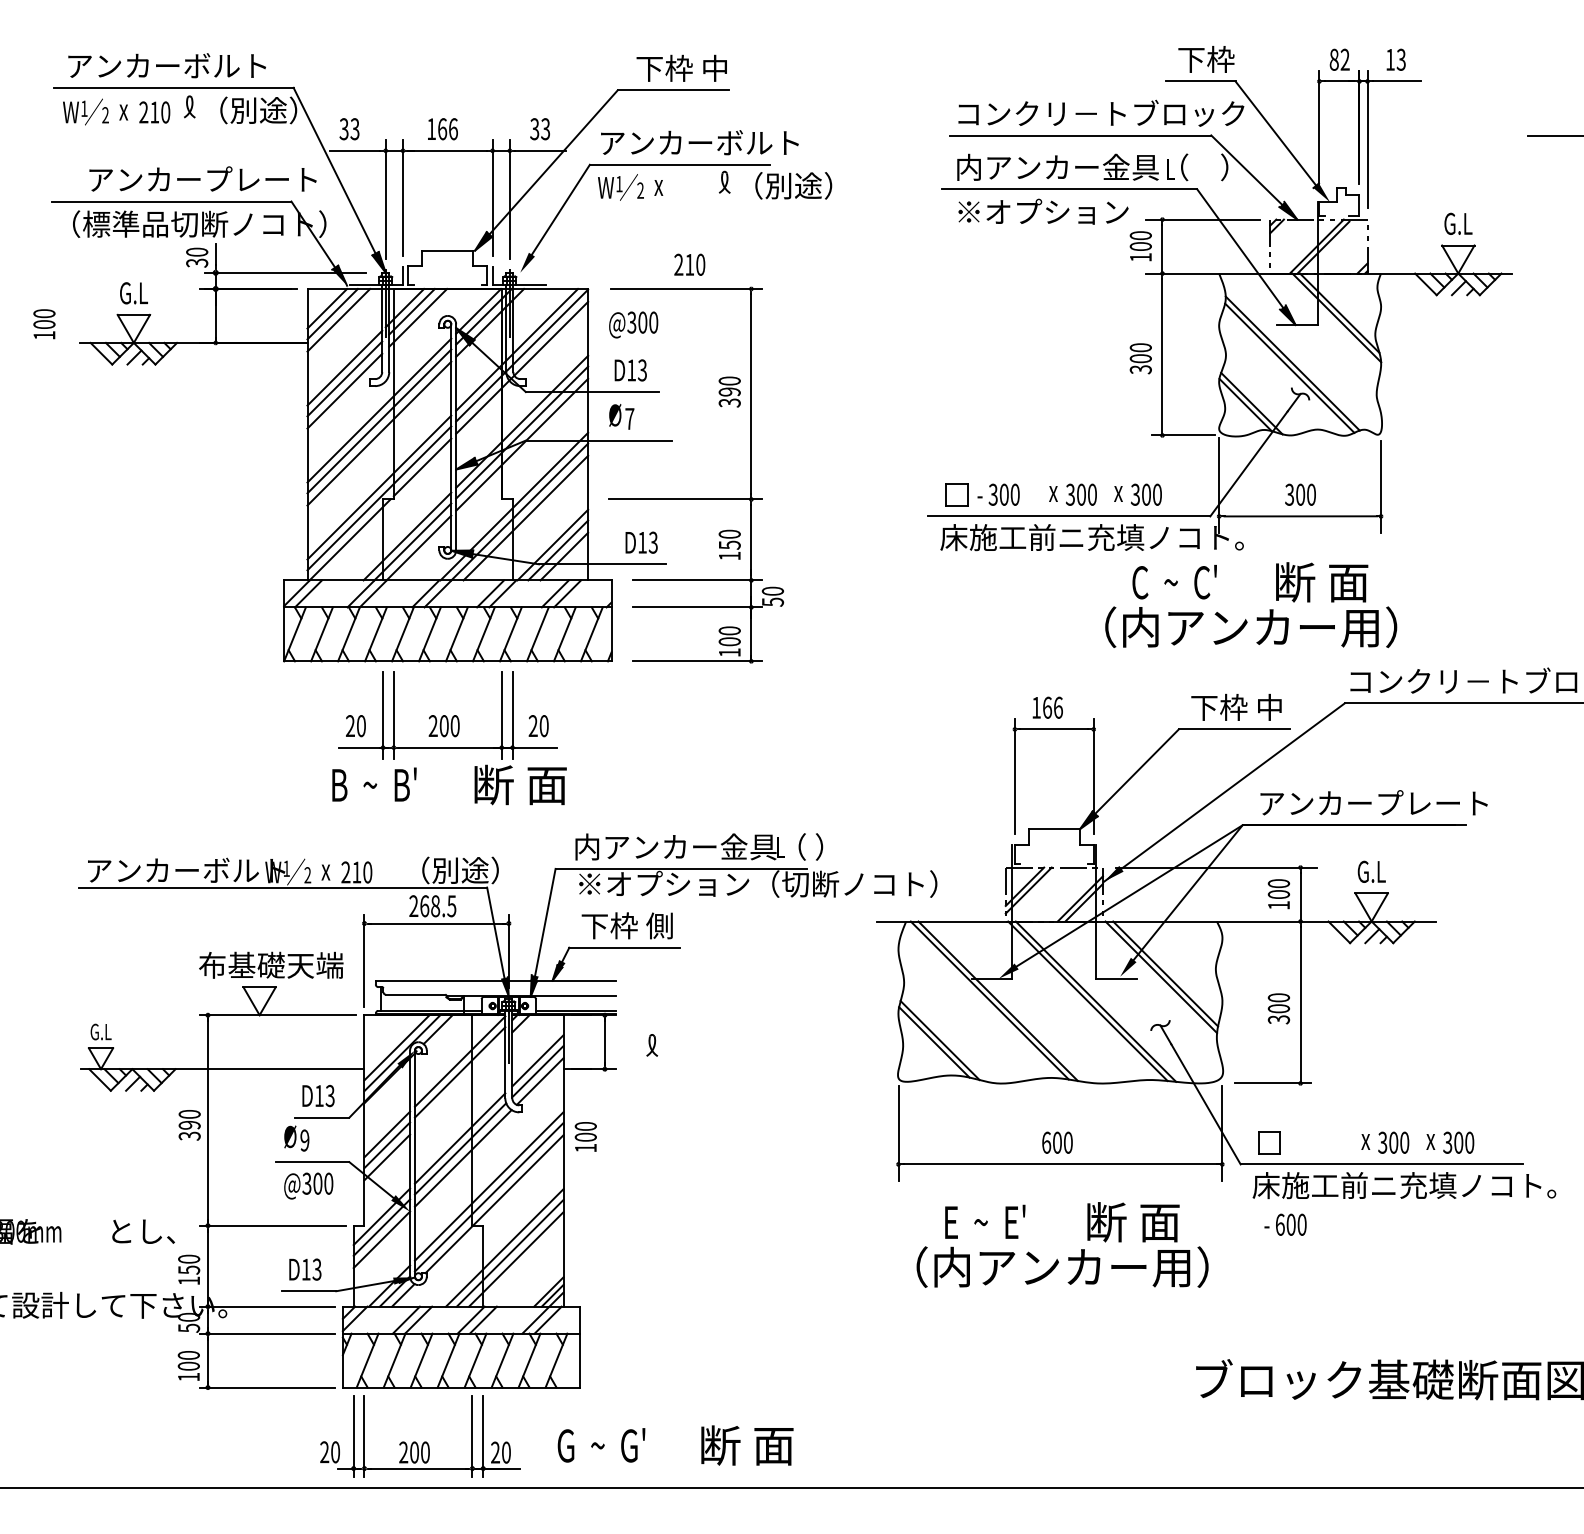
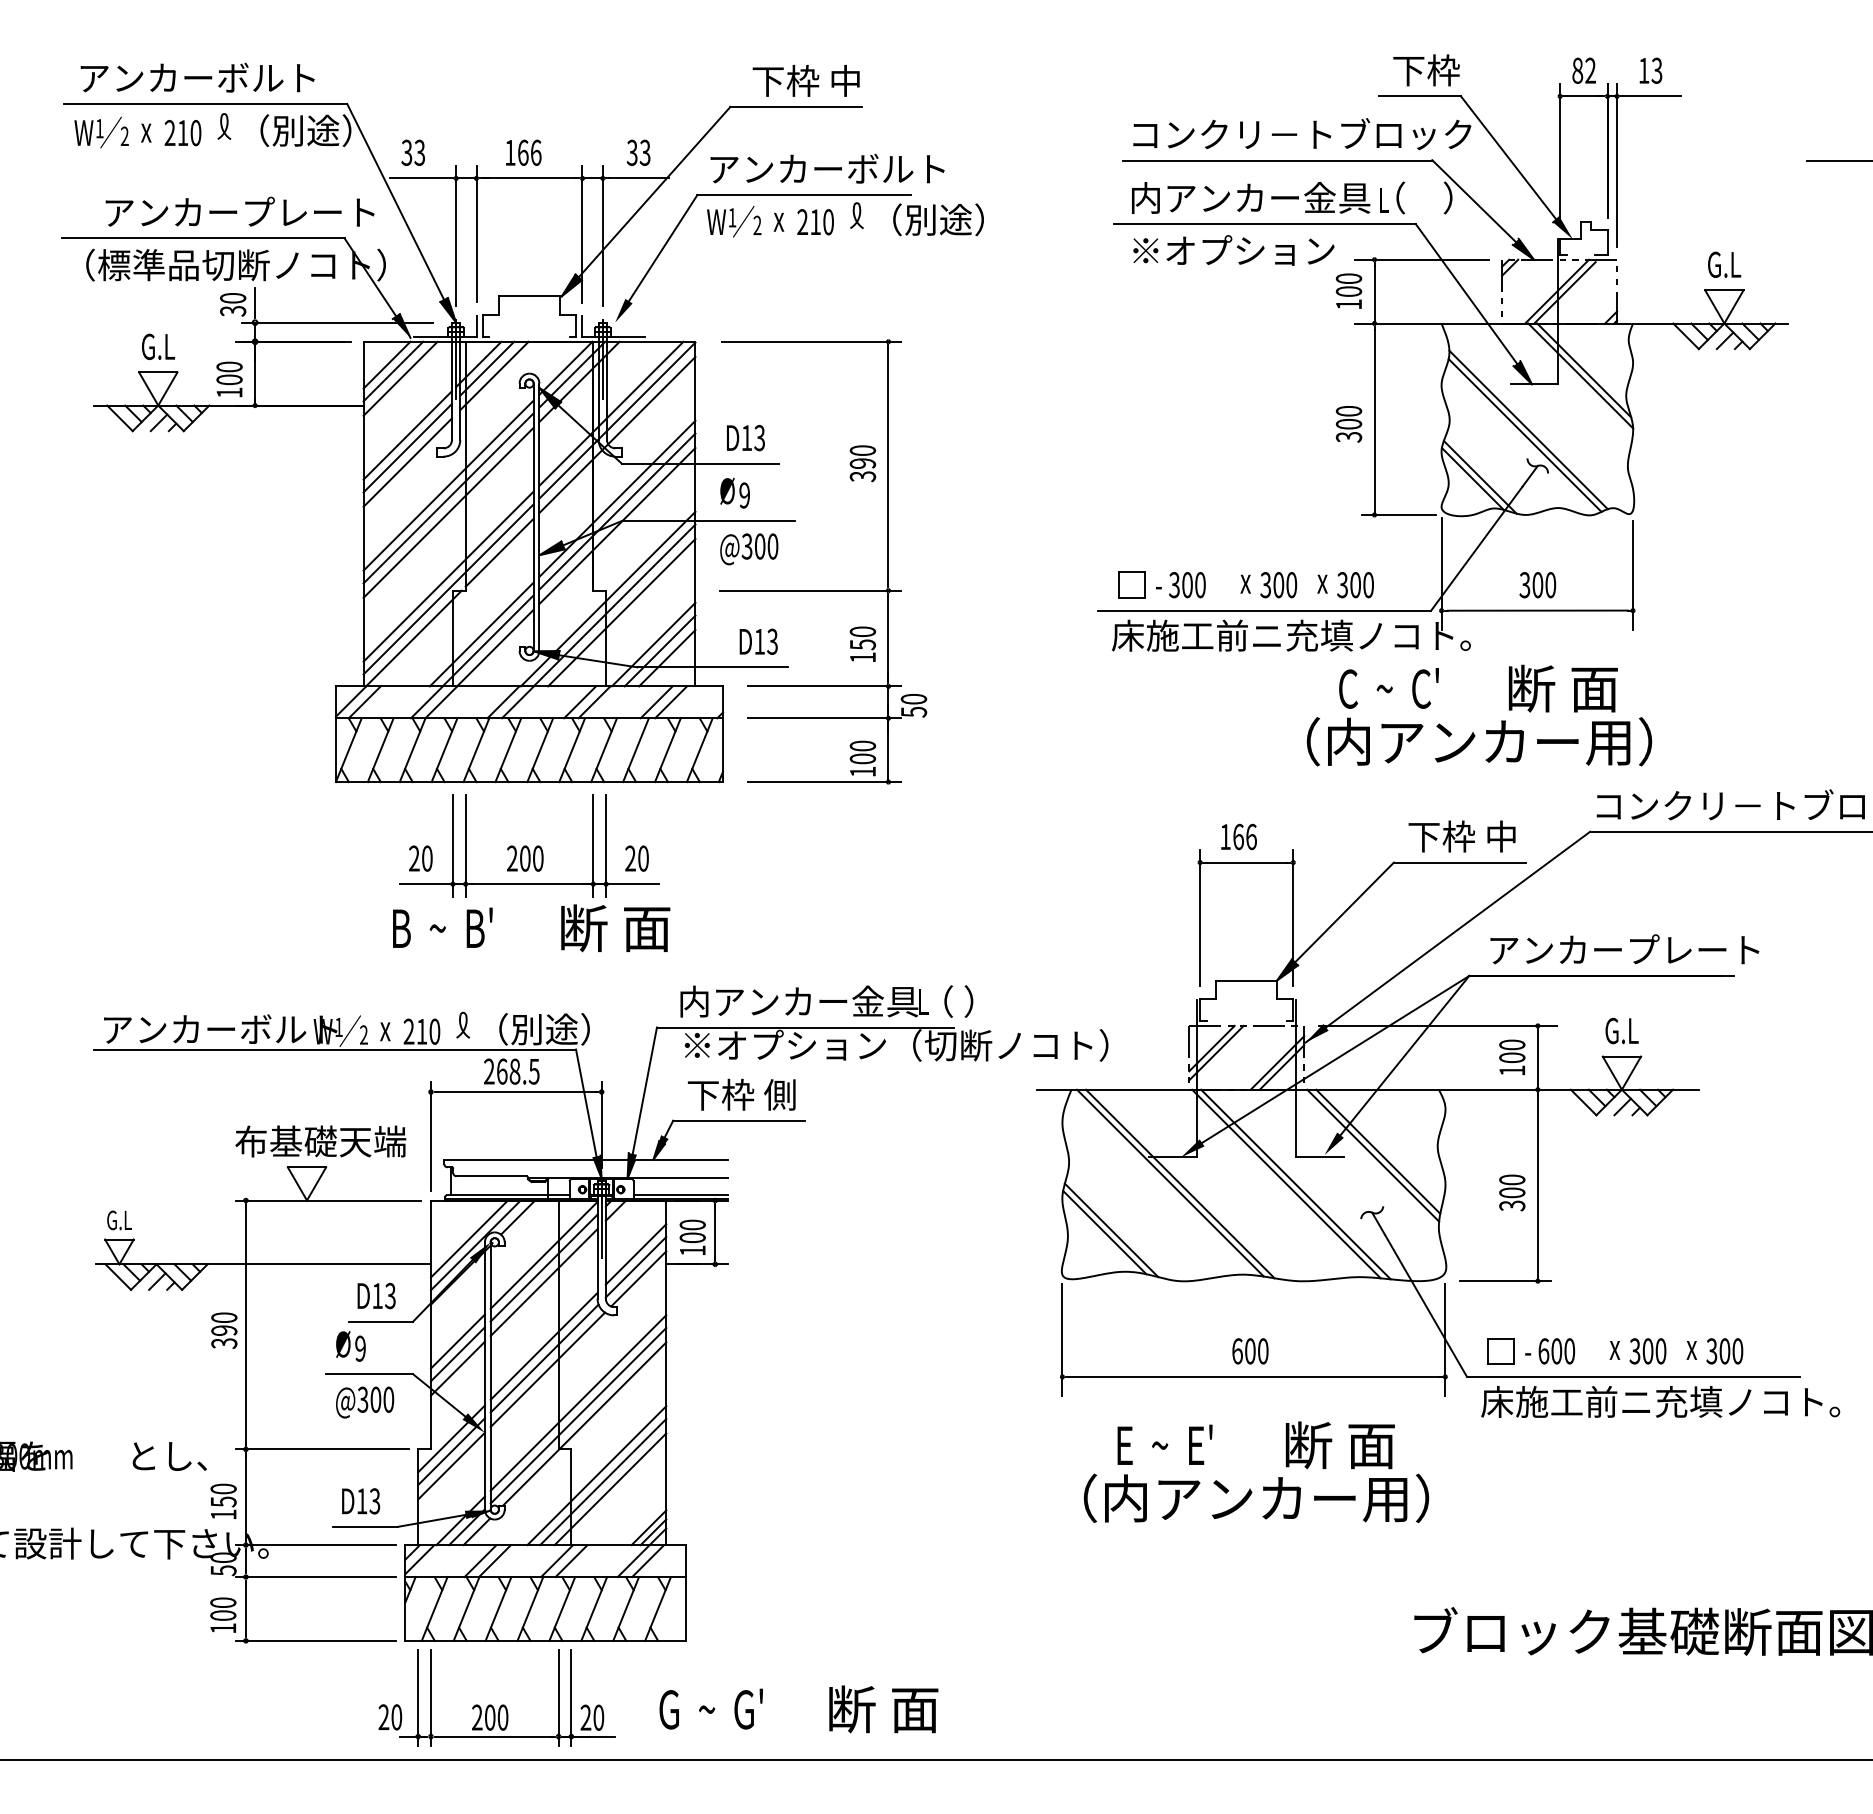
text: (689, 265) -> (815, 222), moved
text: (44, 324) -> (229, 379), moved
text: (633, 325) -> (749, 549), moved
text: (629, 418) -> (744, 495), 7 -> 9
part: (651, 1044) -> (462, 1024), moved
line: (459, 1084) -> (543, 1282), added
text: (585, 1136) -> (692, 1236), moved
text: (1285, 1224) -> (1550, 1351), moved

